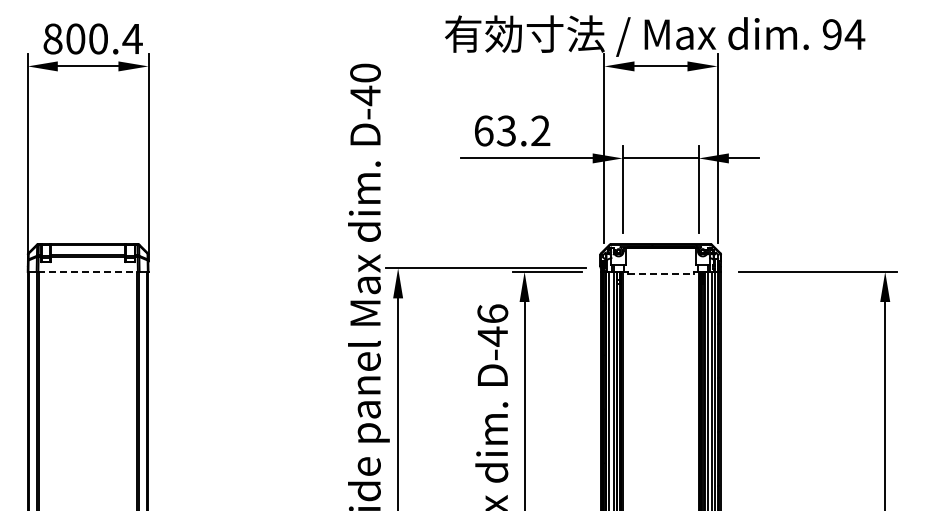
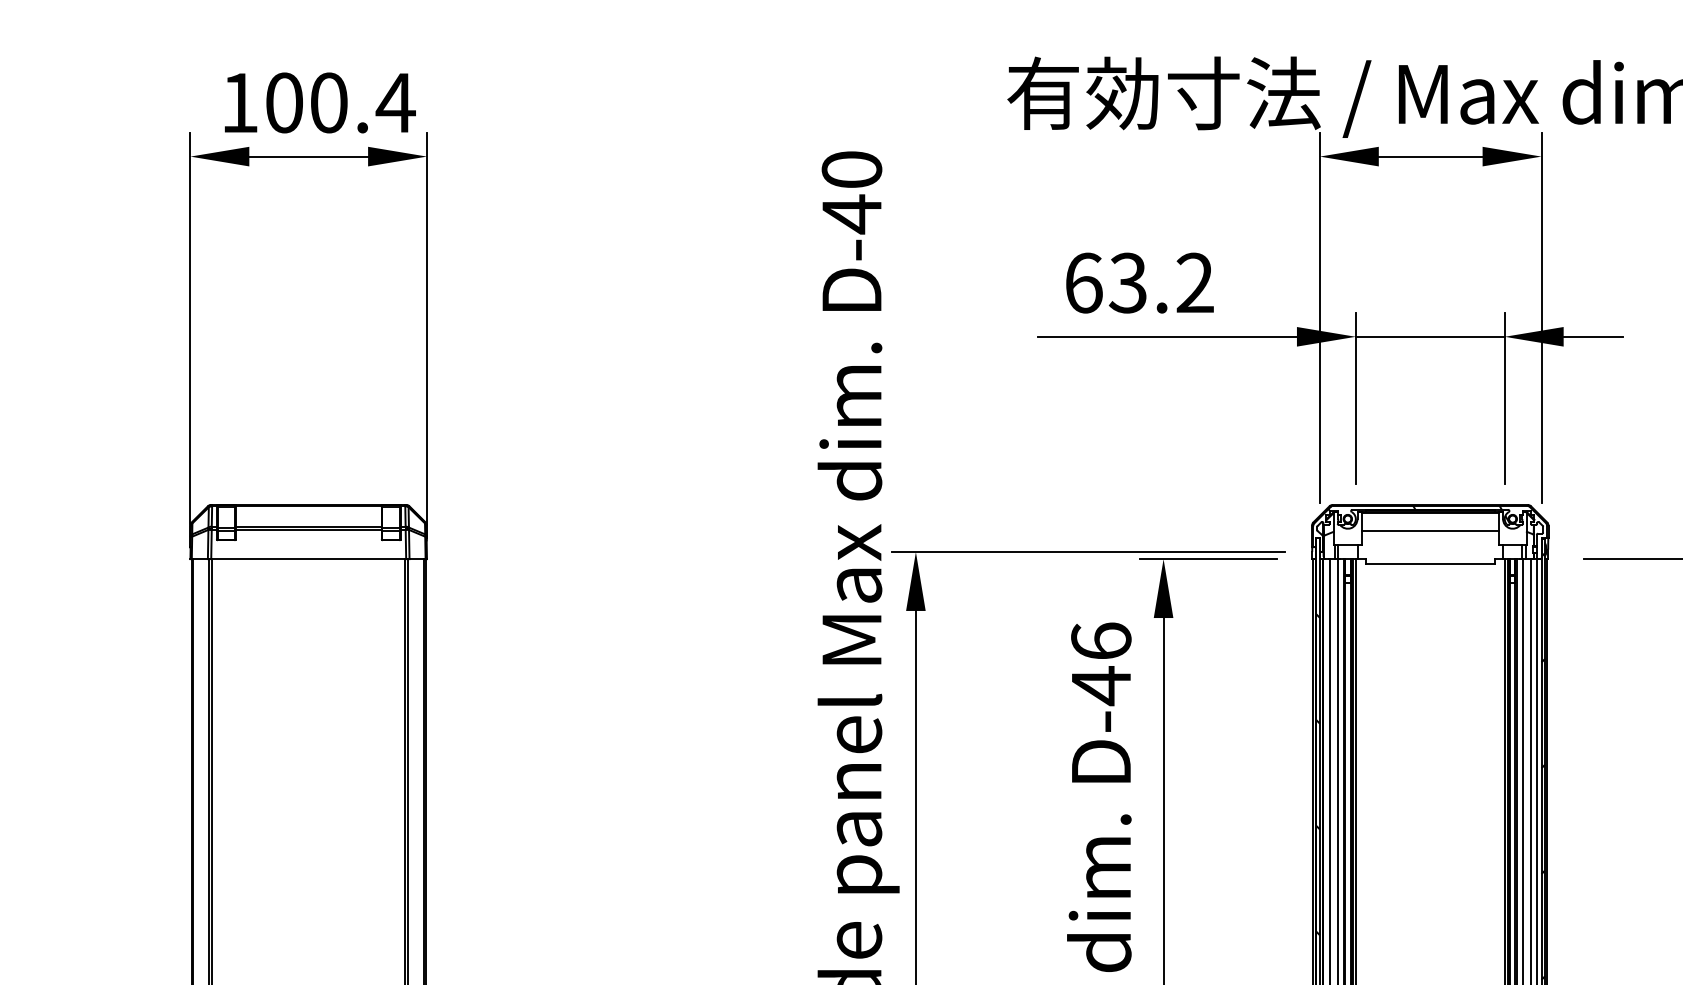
text: (52, 38) -> (238, 101), 800.4 -> 100.4
line: (660, 257) -> (1429, 530), added
line: (88, 271) -> (309, 558), dashed -> solid
line: (661, 274) -> (1431, 564), dashed -> solid

